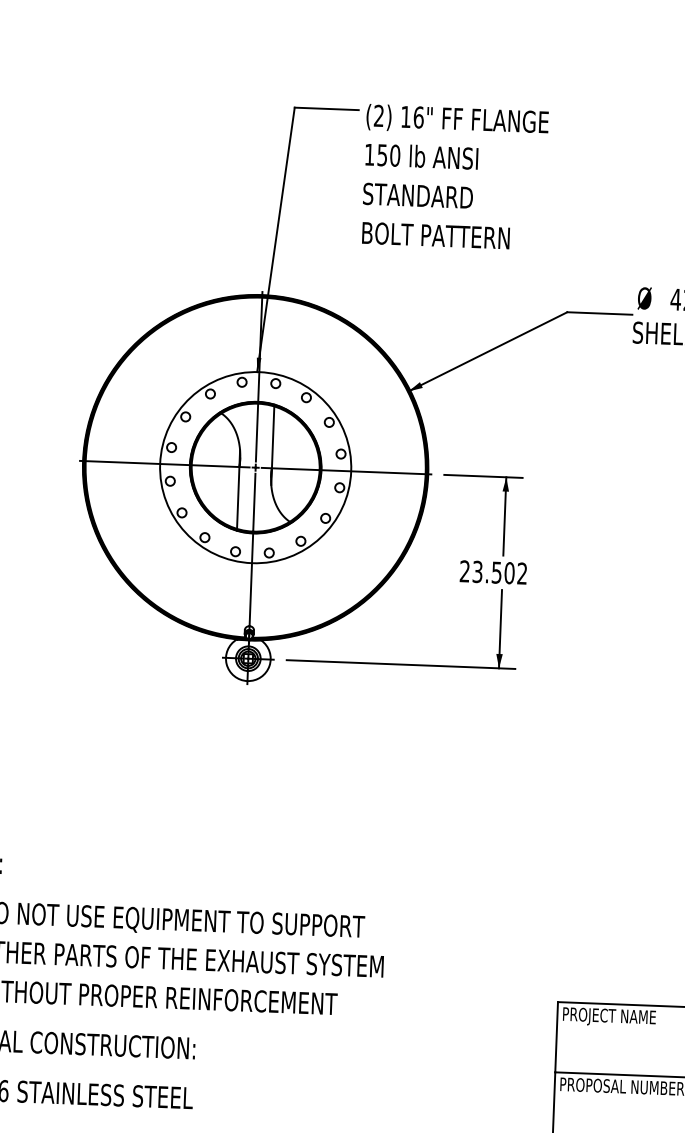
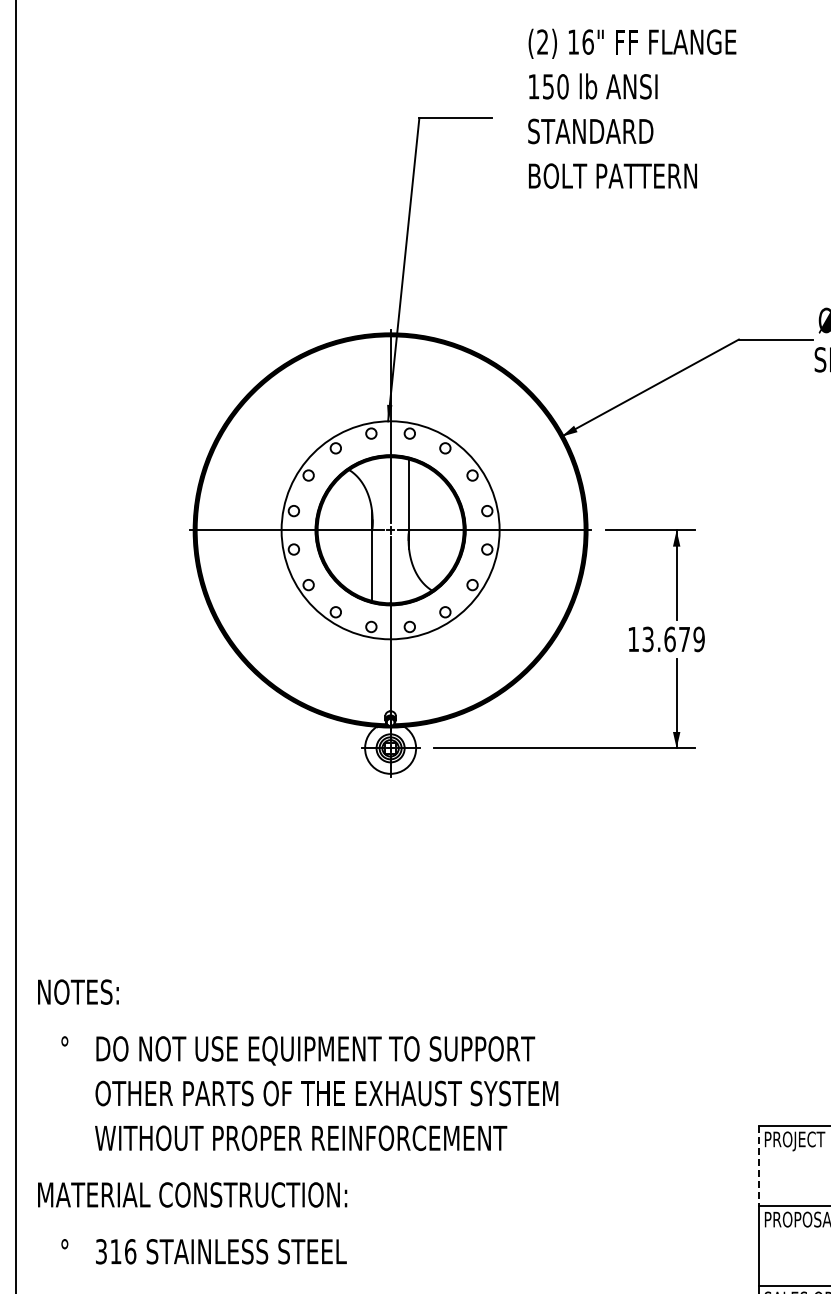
text: (455, 177) -> (632, 108), moved
text: (493, 572) -> (666, 639), 23.502 -> 13.679
line: (556, 1037) -> (758, 1166), solid -> dashed

